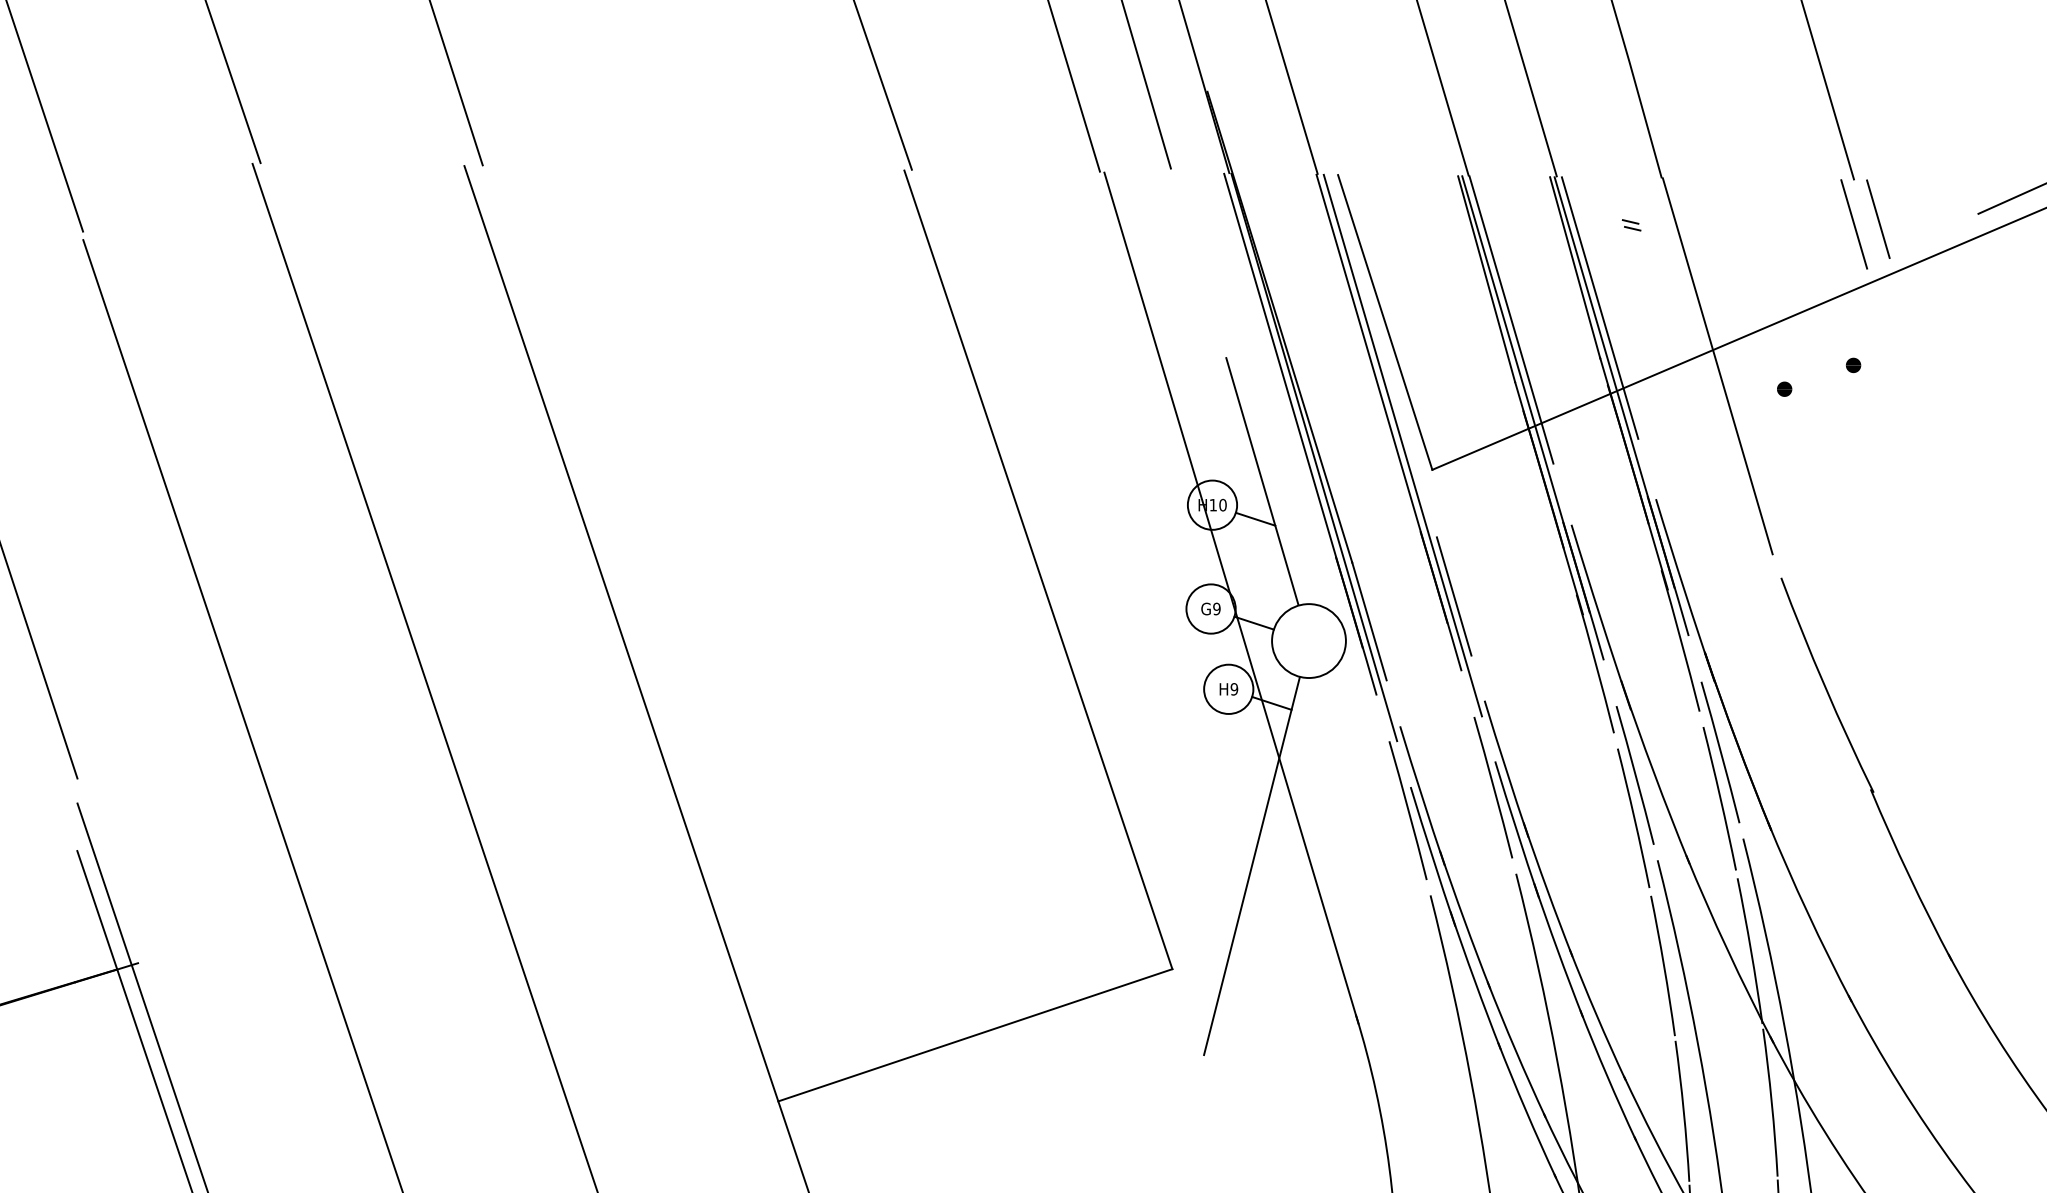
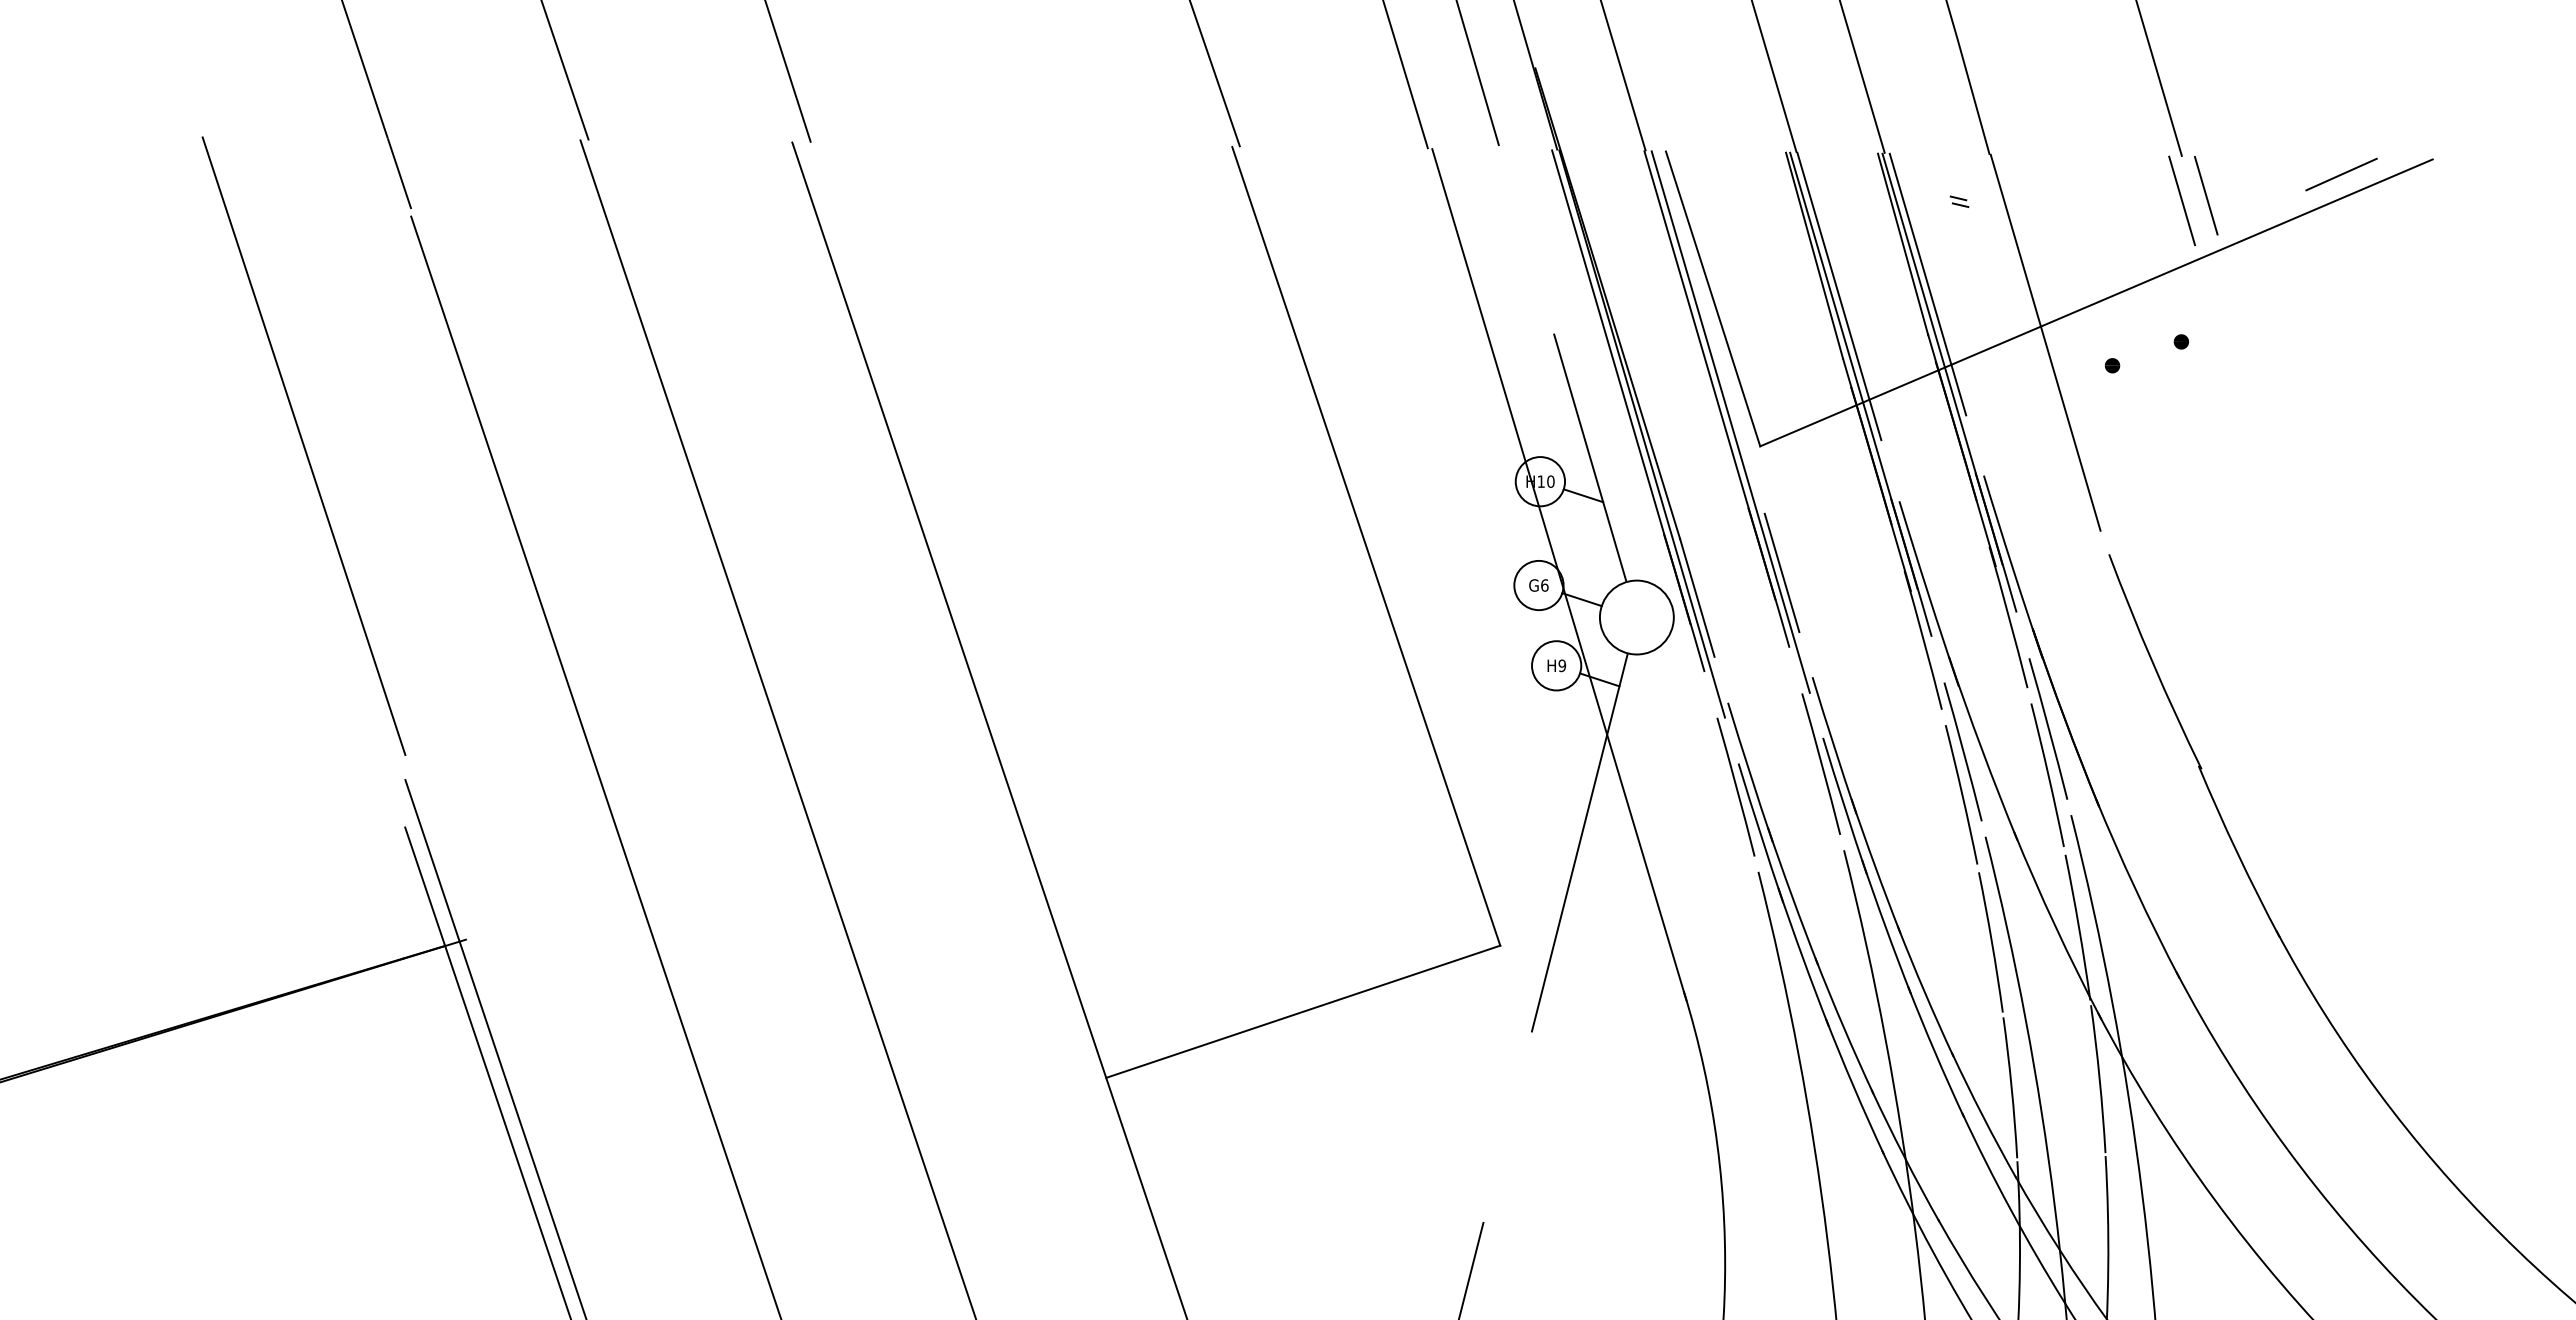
text: (1216, 609) -> (1544, 585), G9 -> G6

